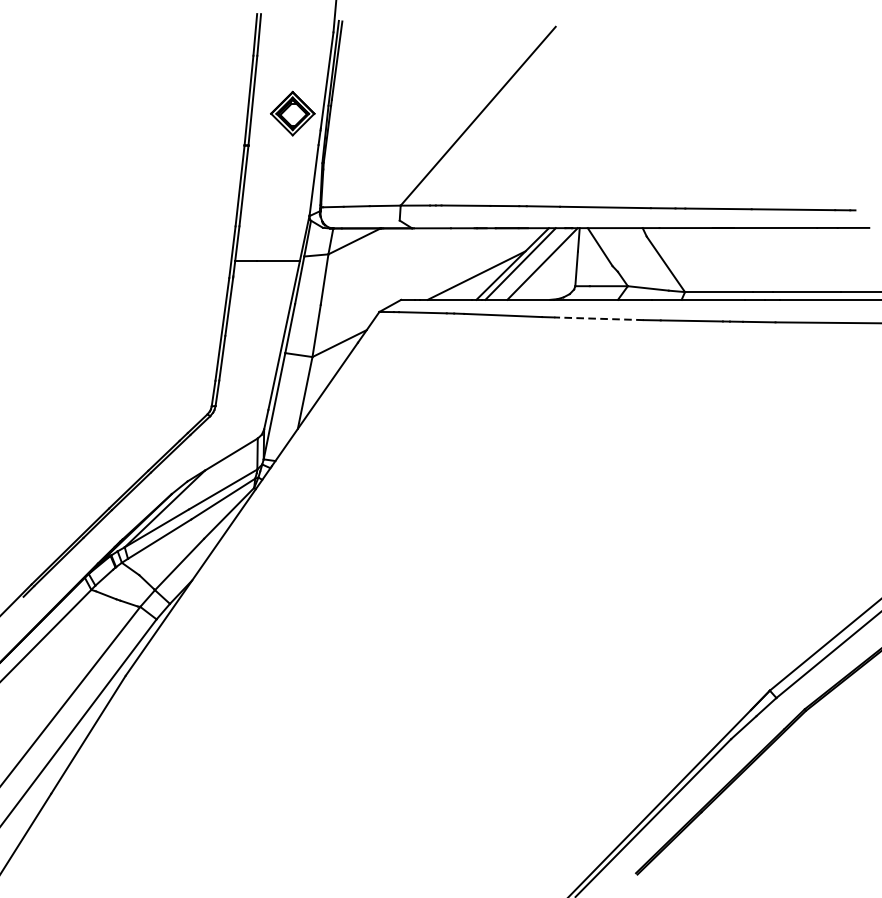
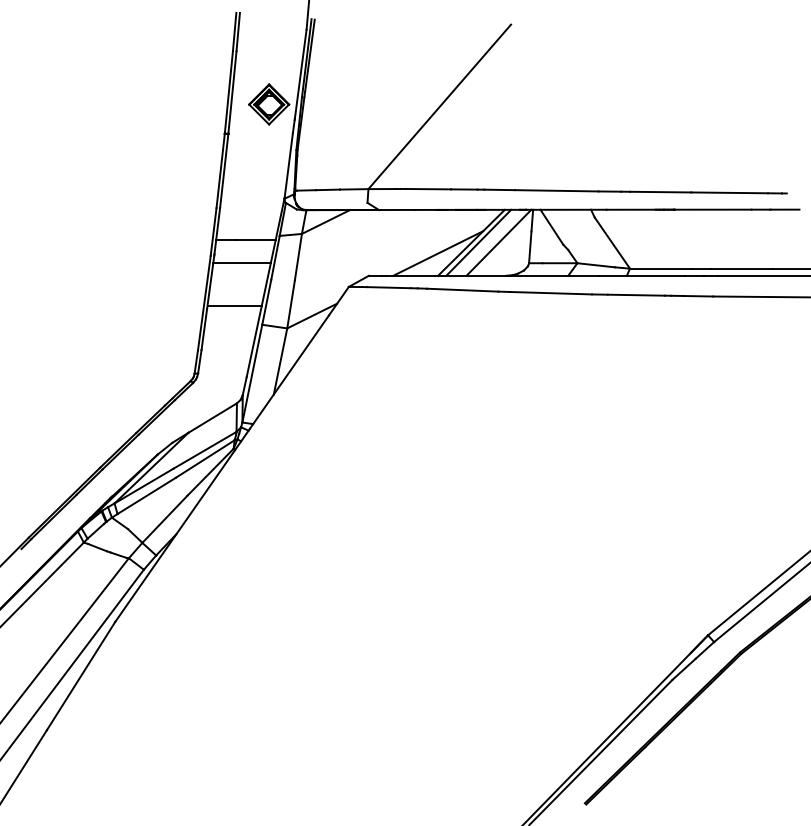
line: (262, 286) -> (241, 263), added
line: (598, 319) -> (550, 293), dashed -> solid
line: (255, 332) -> (234, 305), added

